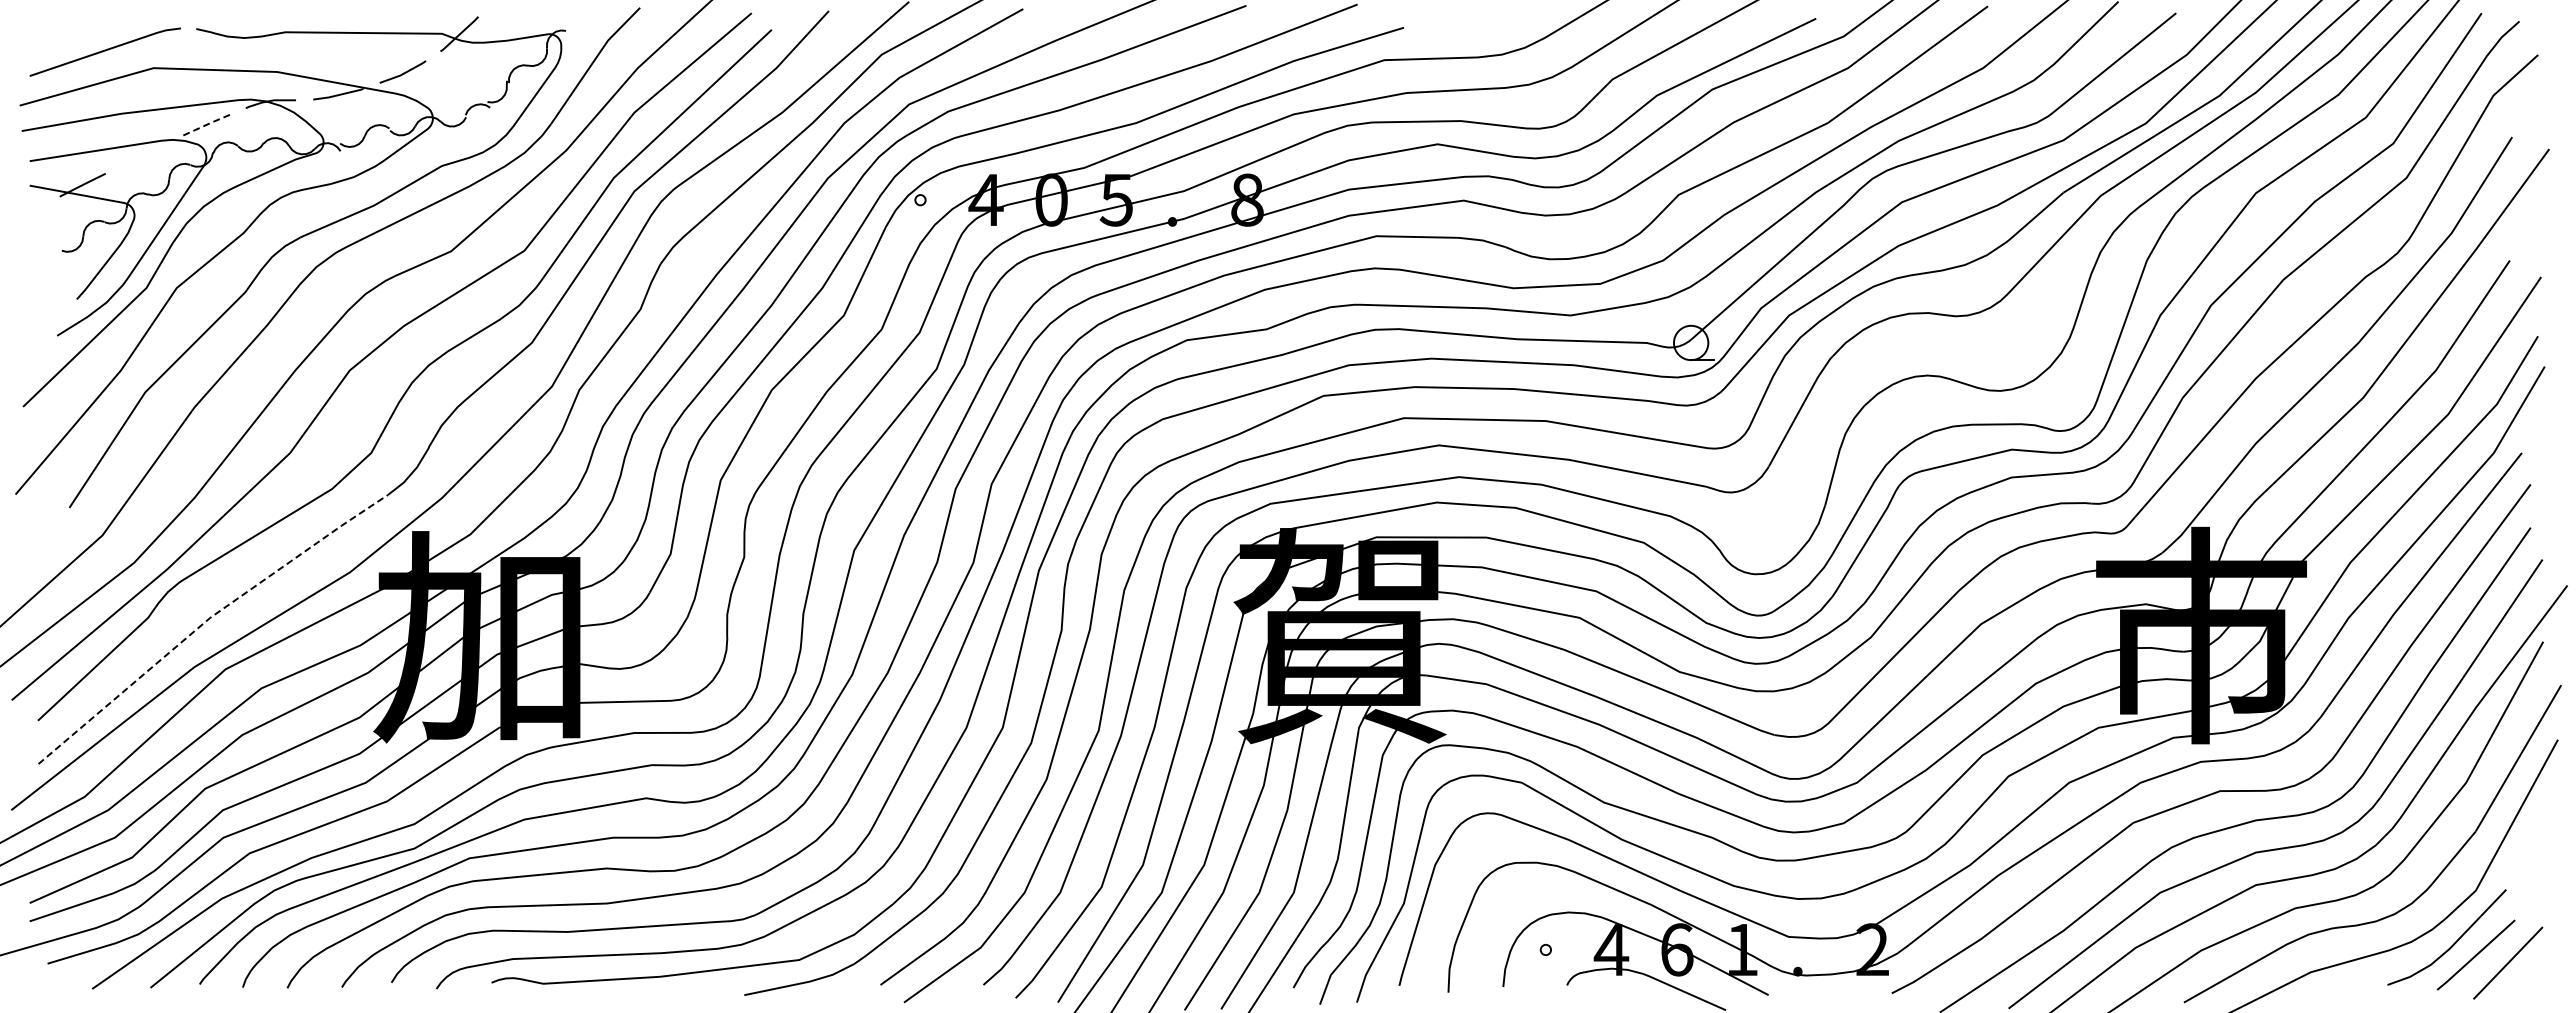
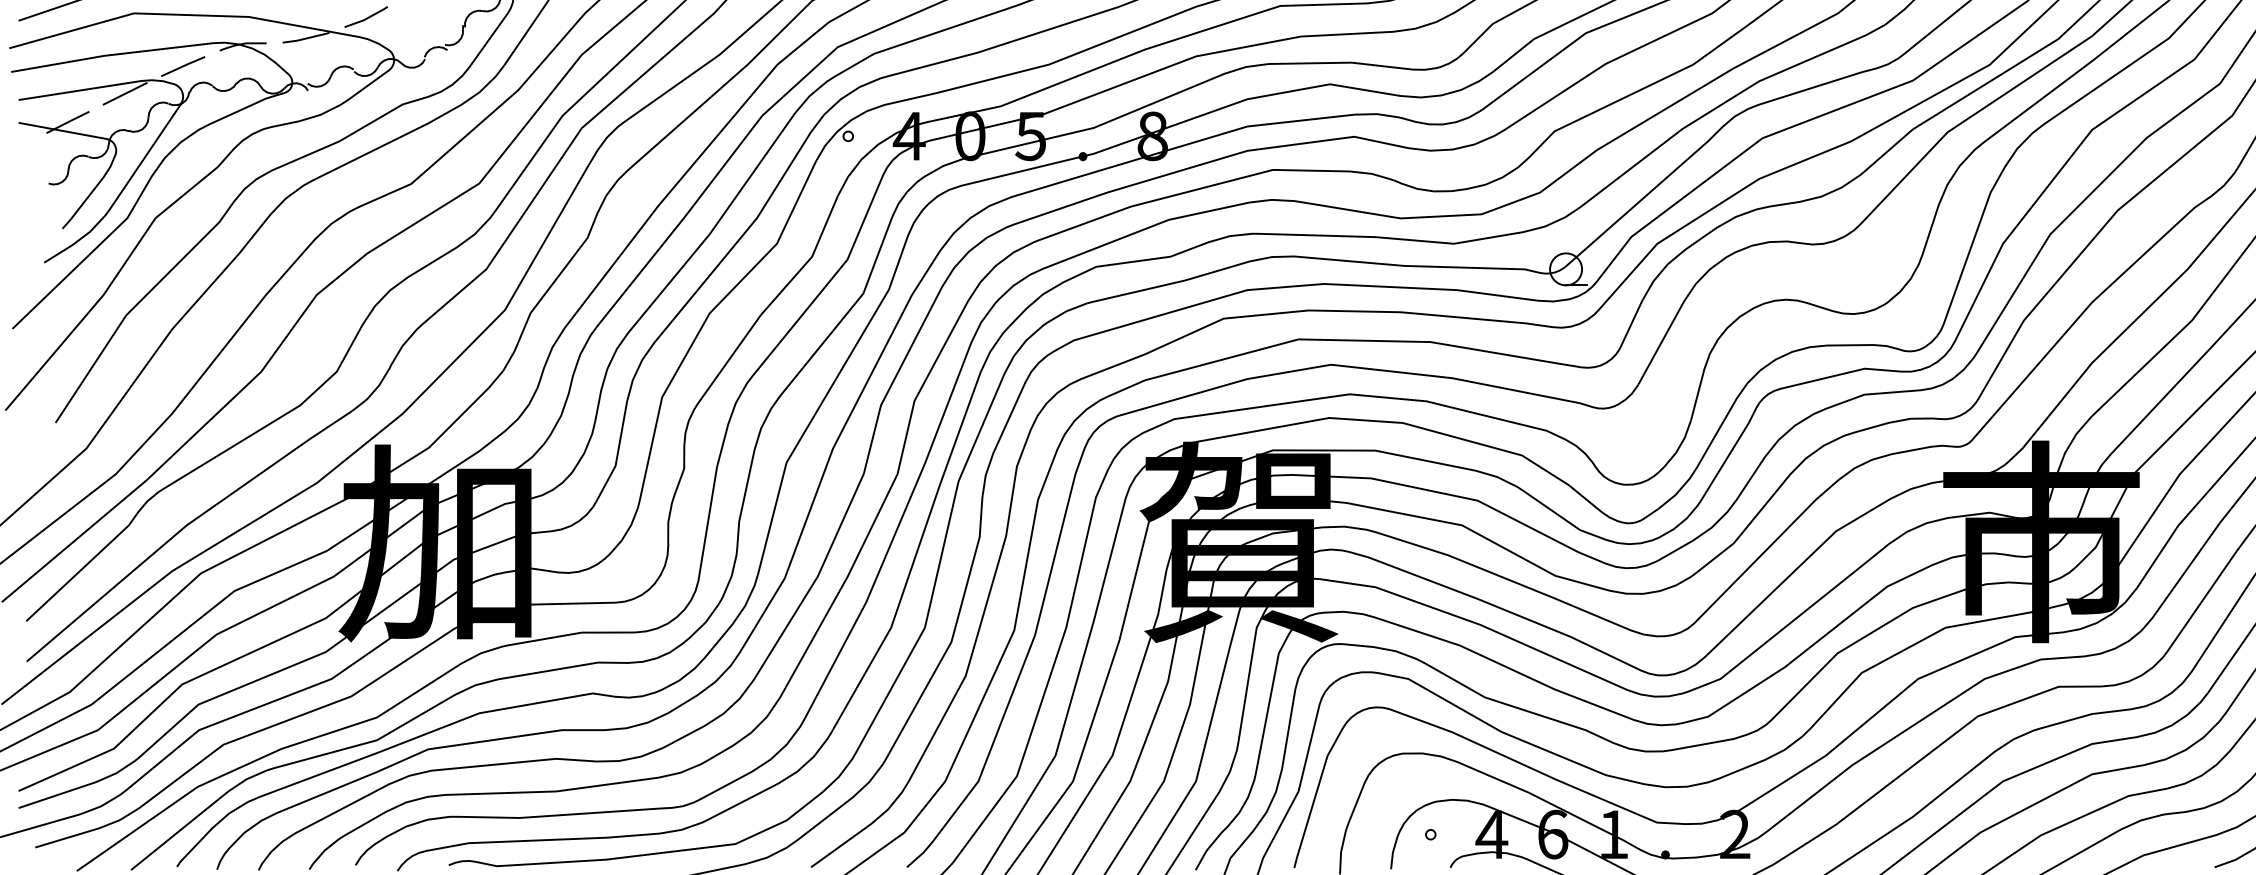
line: (206, 125) -> (183, 66), dashed -> solid
line: (144, 154) -> (125, 93), added
line: (208, 619) -> (185, 526), dashed -> solid

